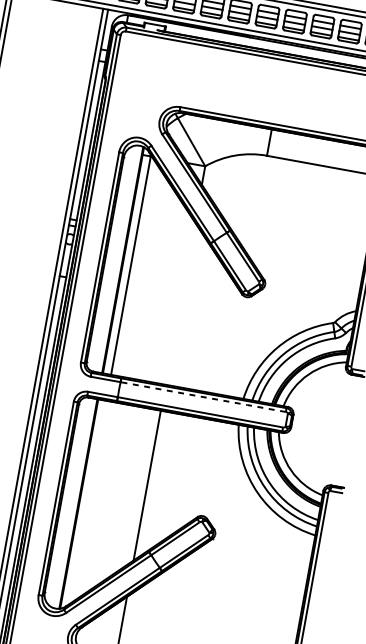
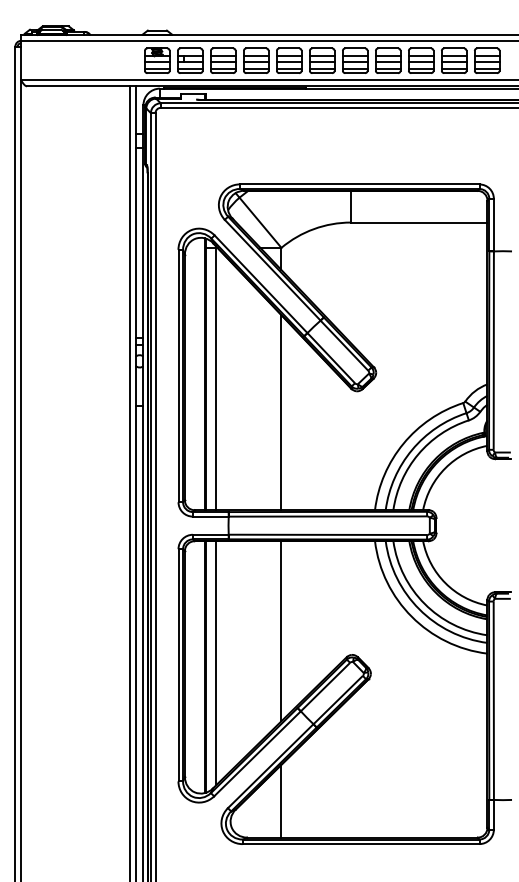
line: (180, 303) -> (281, 412), added
line: (204, 397) -> (329, 516), dashed -> solid
line: (88, 502) -> (216, 663), added

